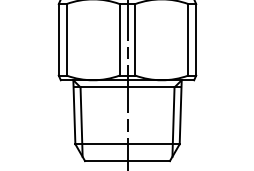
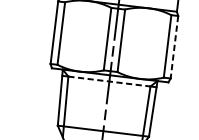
line: (196, 39) -> (174, 46), solid -> dashed
line: (127, 87) -> (109, 81), solid -> dashed

